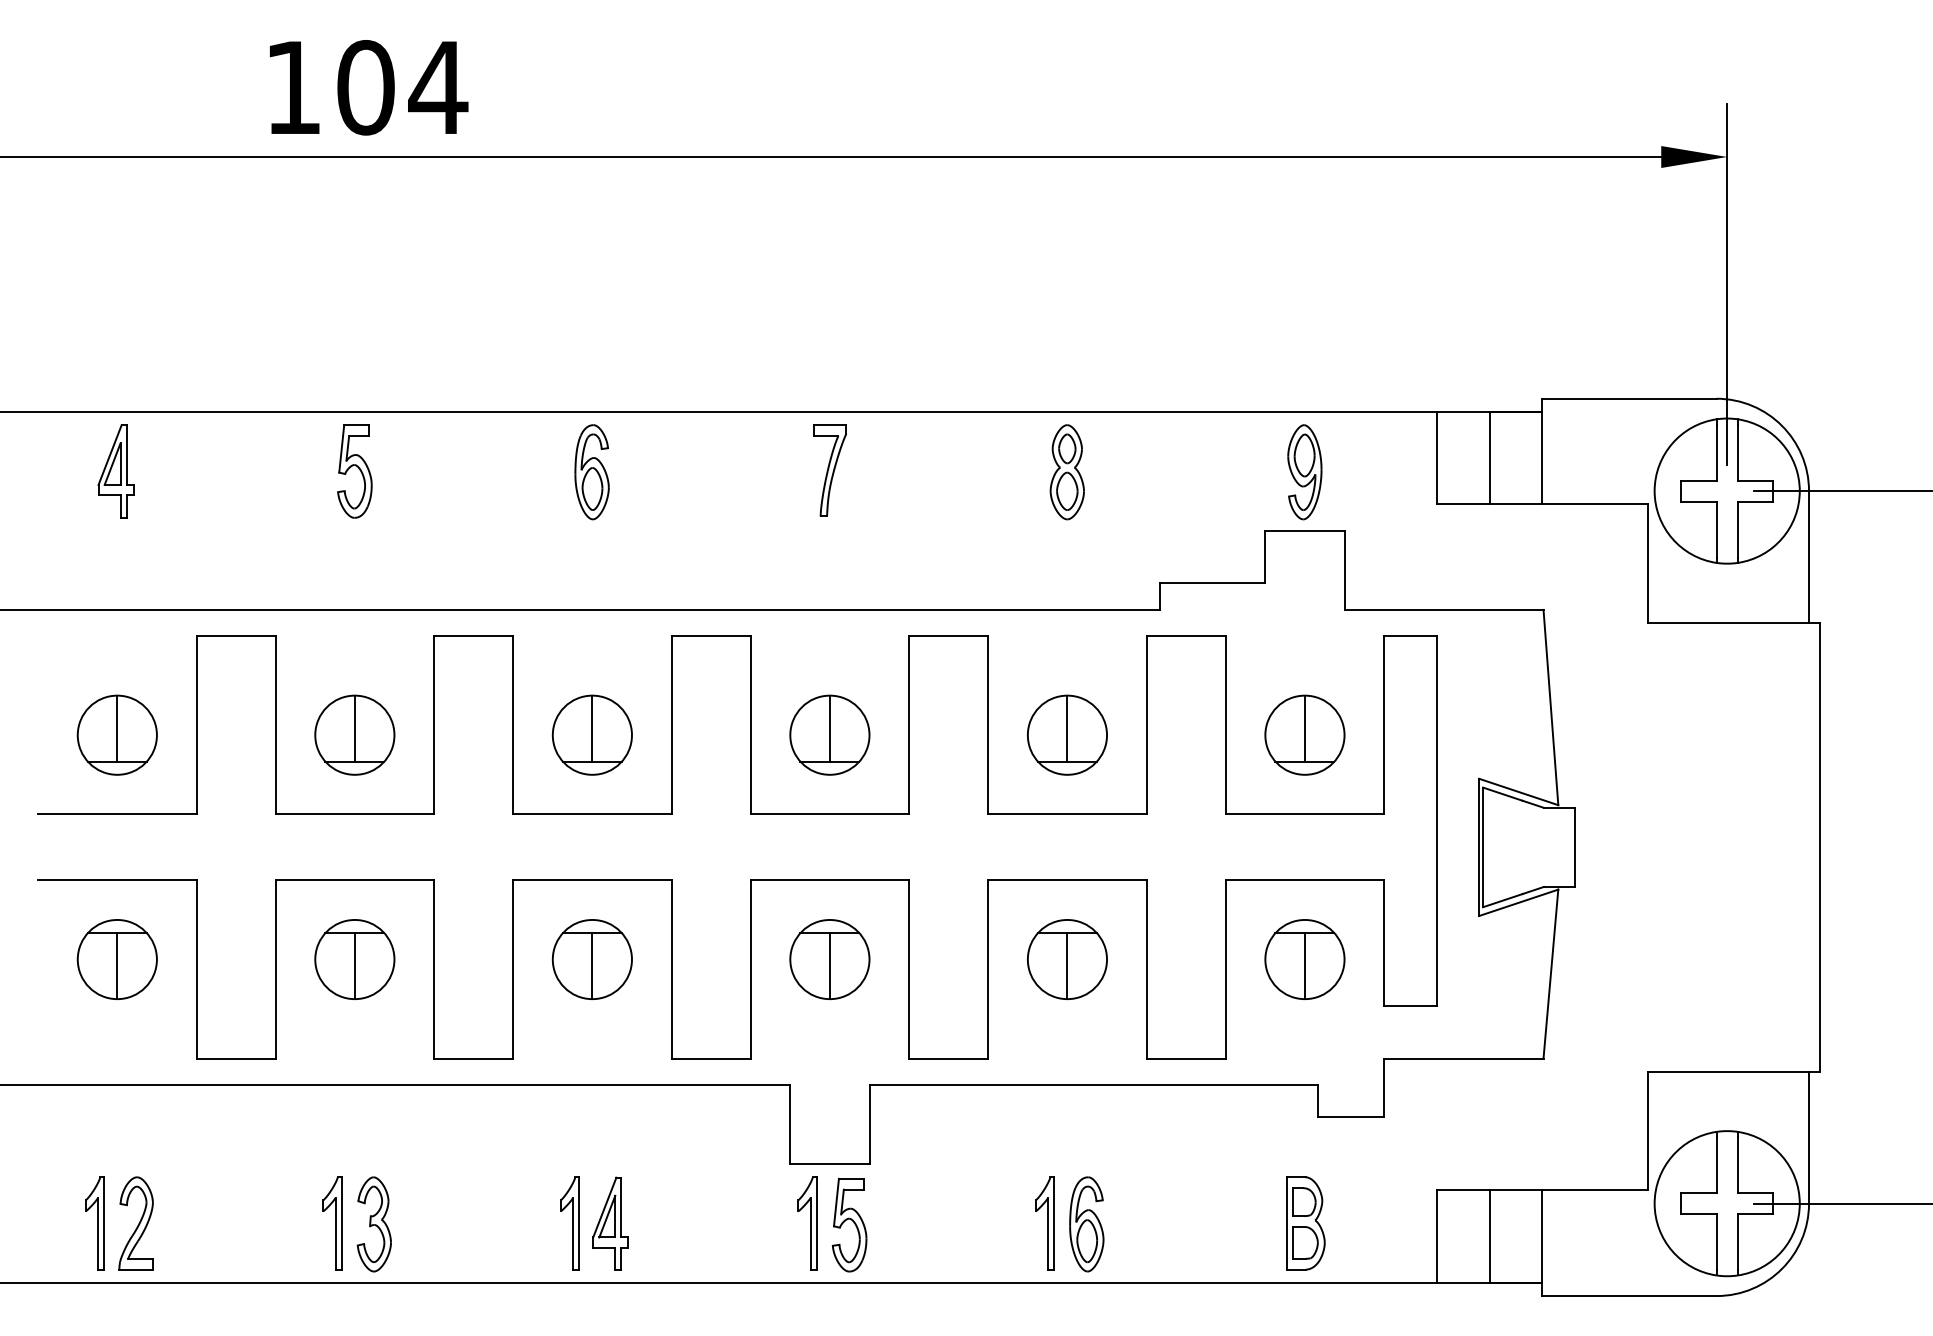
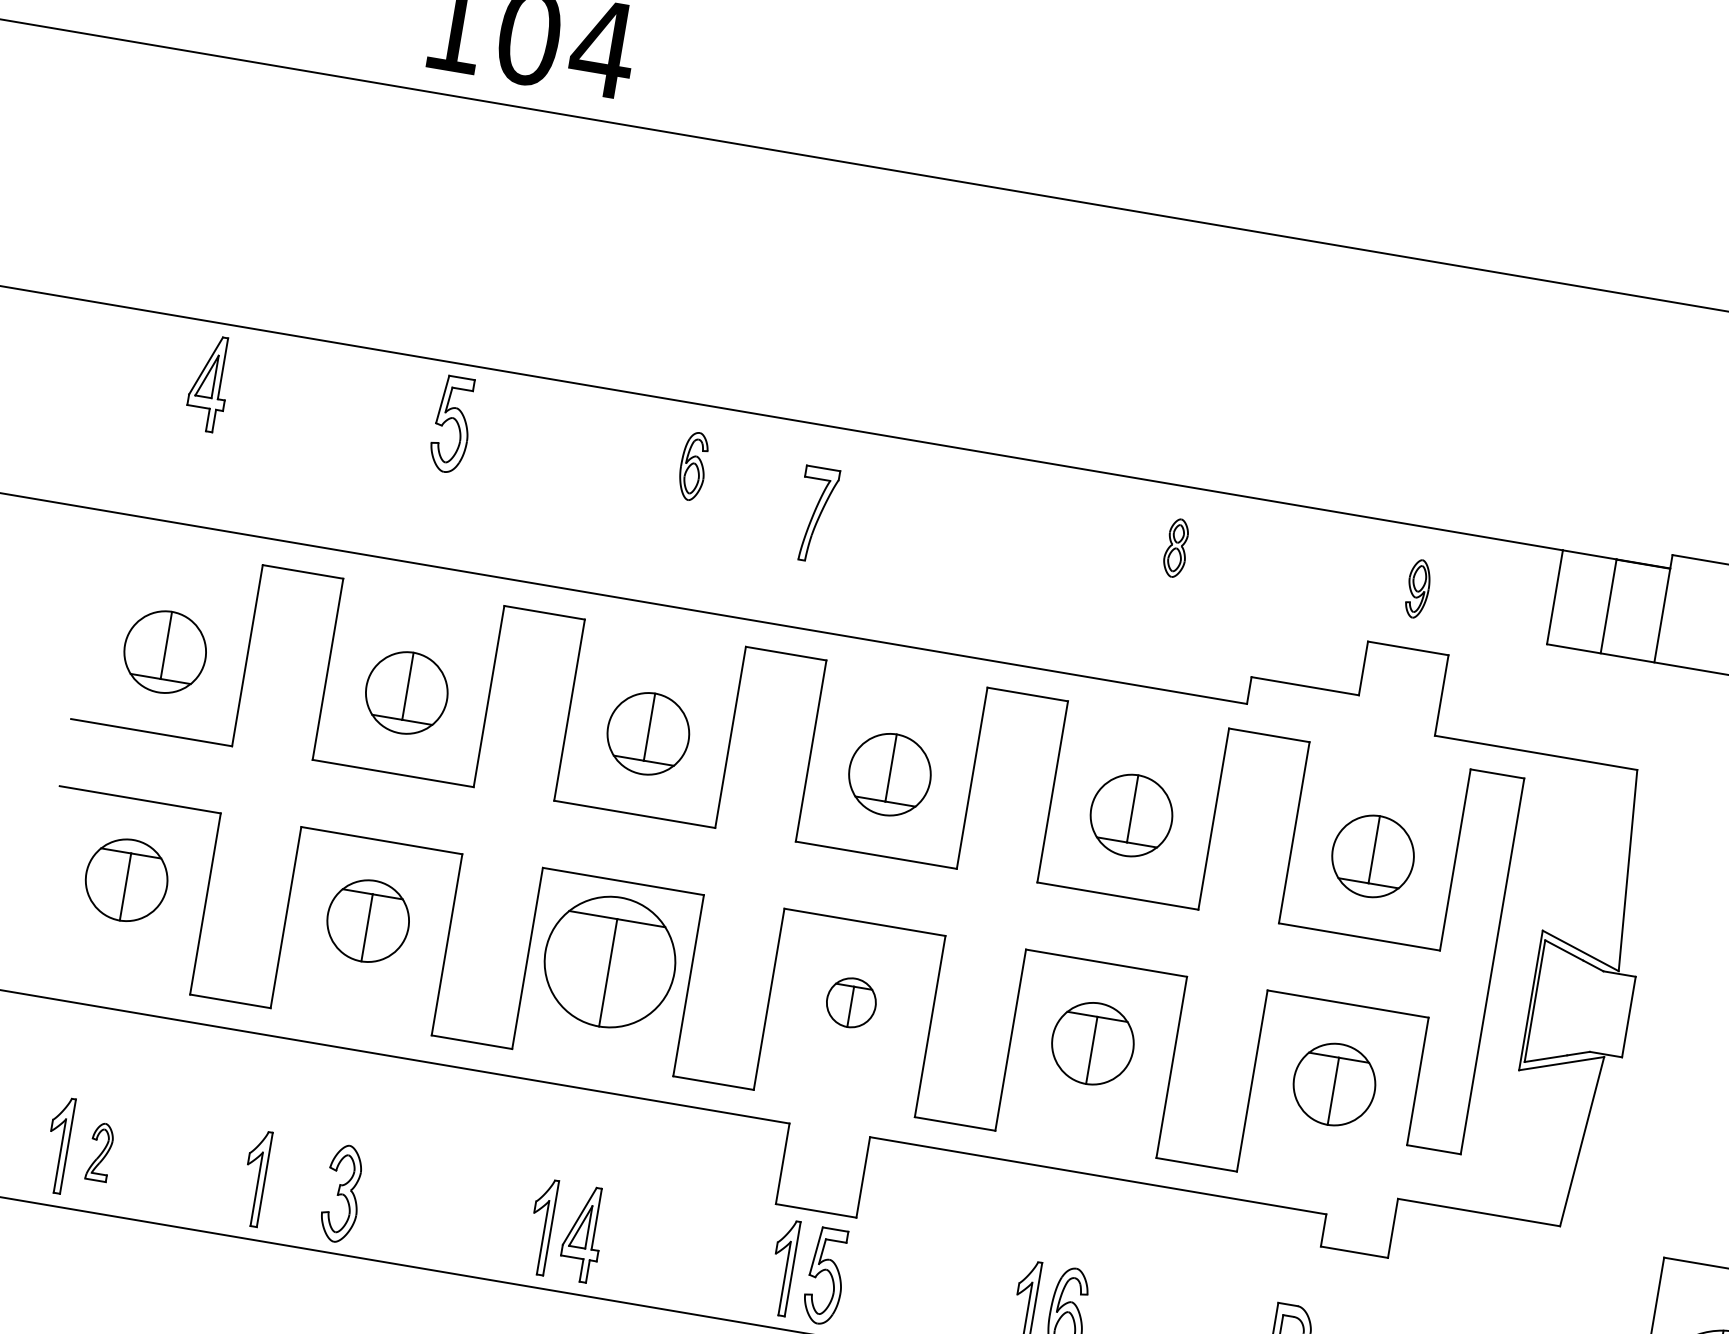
part: (829, 470) -> (815, 514), moved
part: (591, 472) -> (692, 466), size x0.7
part: (1066, 472) -> (1175, 548), size x0.6
part: (1304, 472) -> (1417, 589), size x0.6
part: (591, 959) -> (608, 961), size x1.6
part: (829, 959) -> (850, 1002), size x0.6
part: (135, 1223) -> (99, 1151), size x0.6
part: (332, 1223) -> (255, 1178), moved

